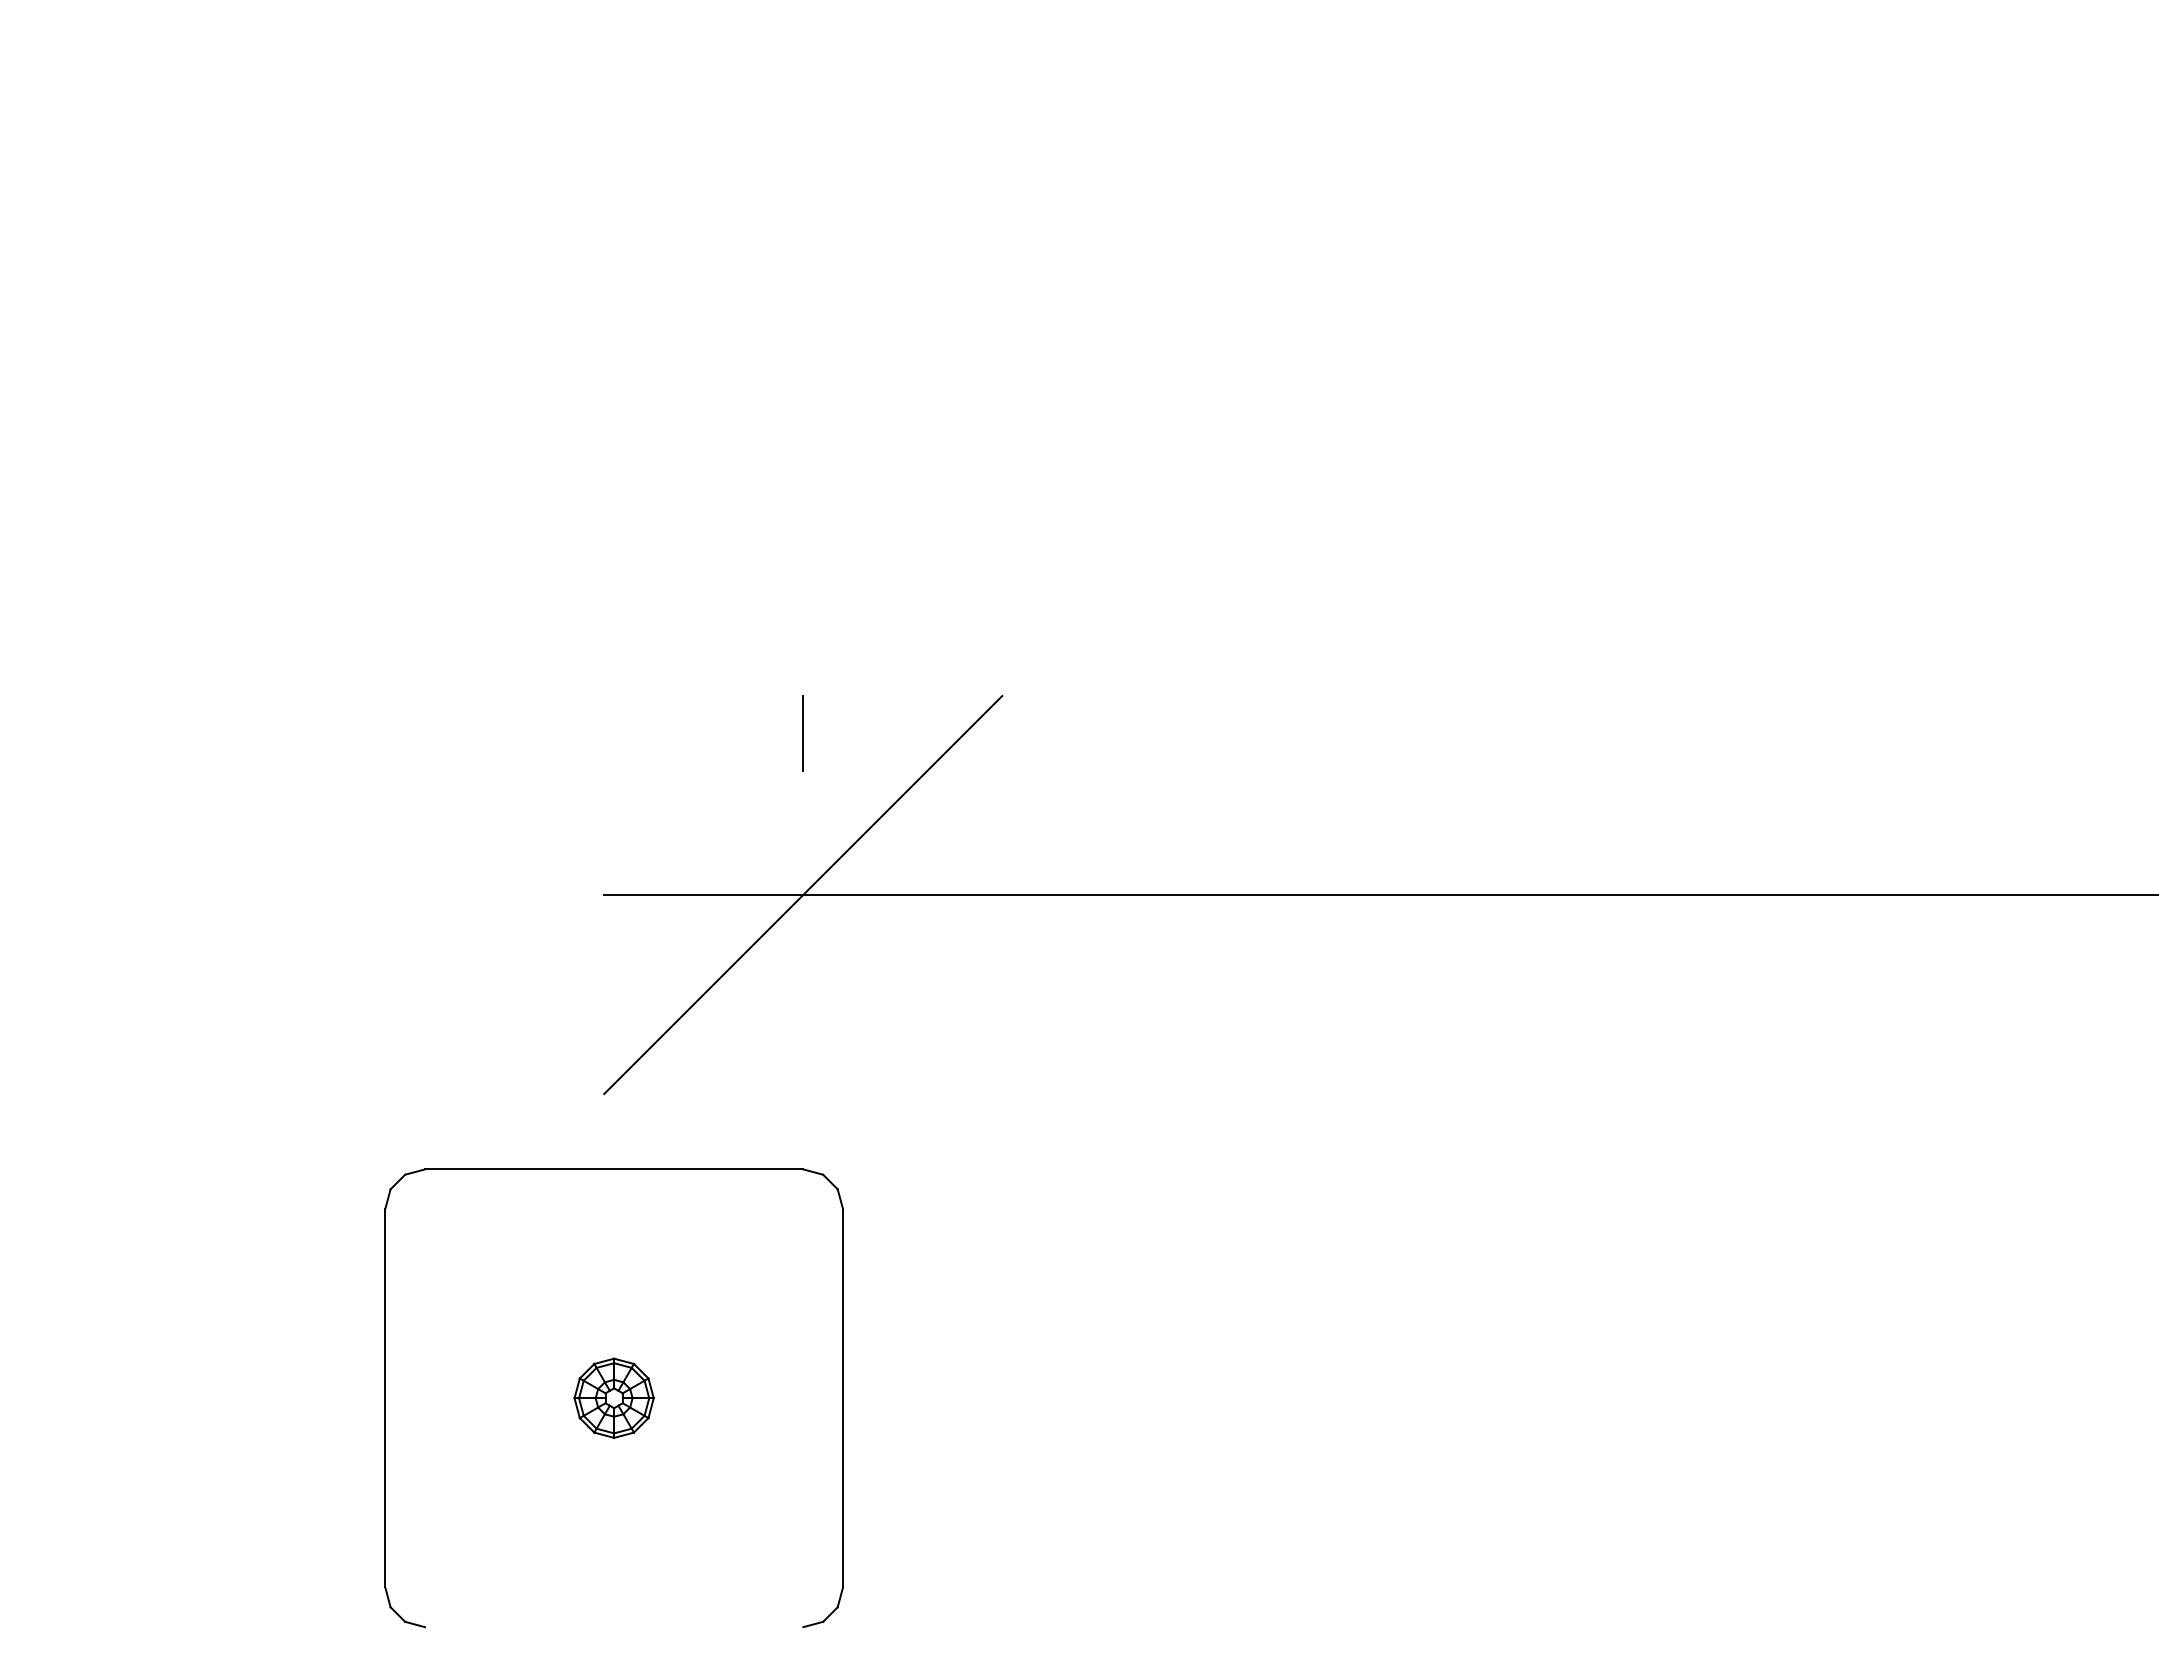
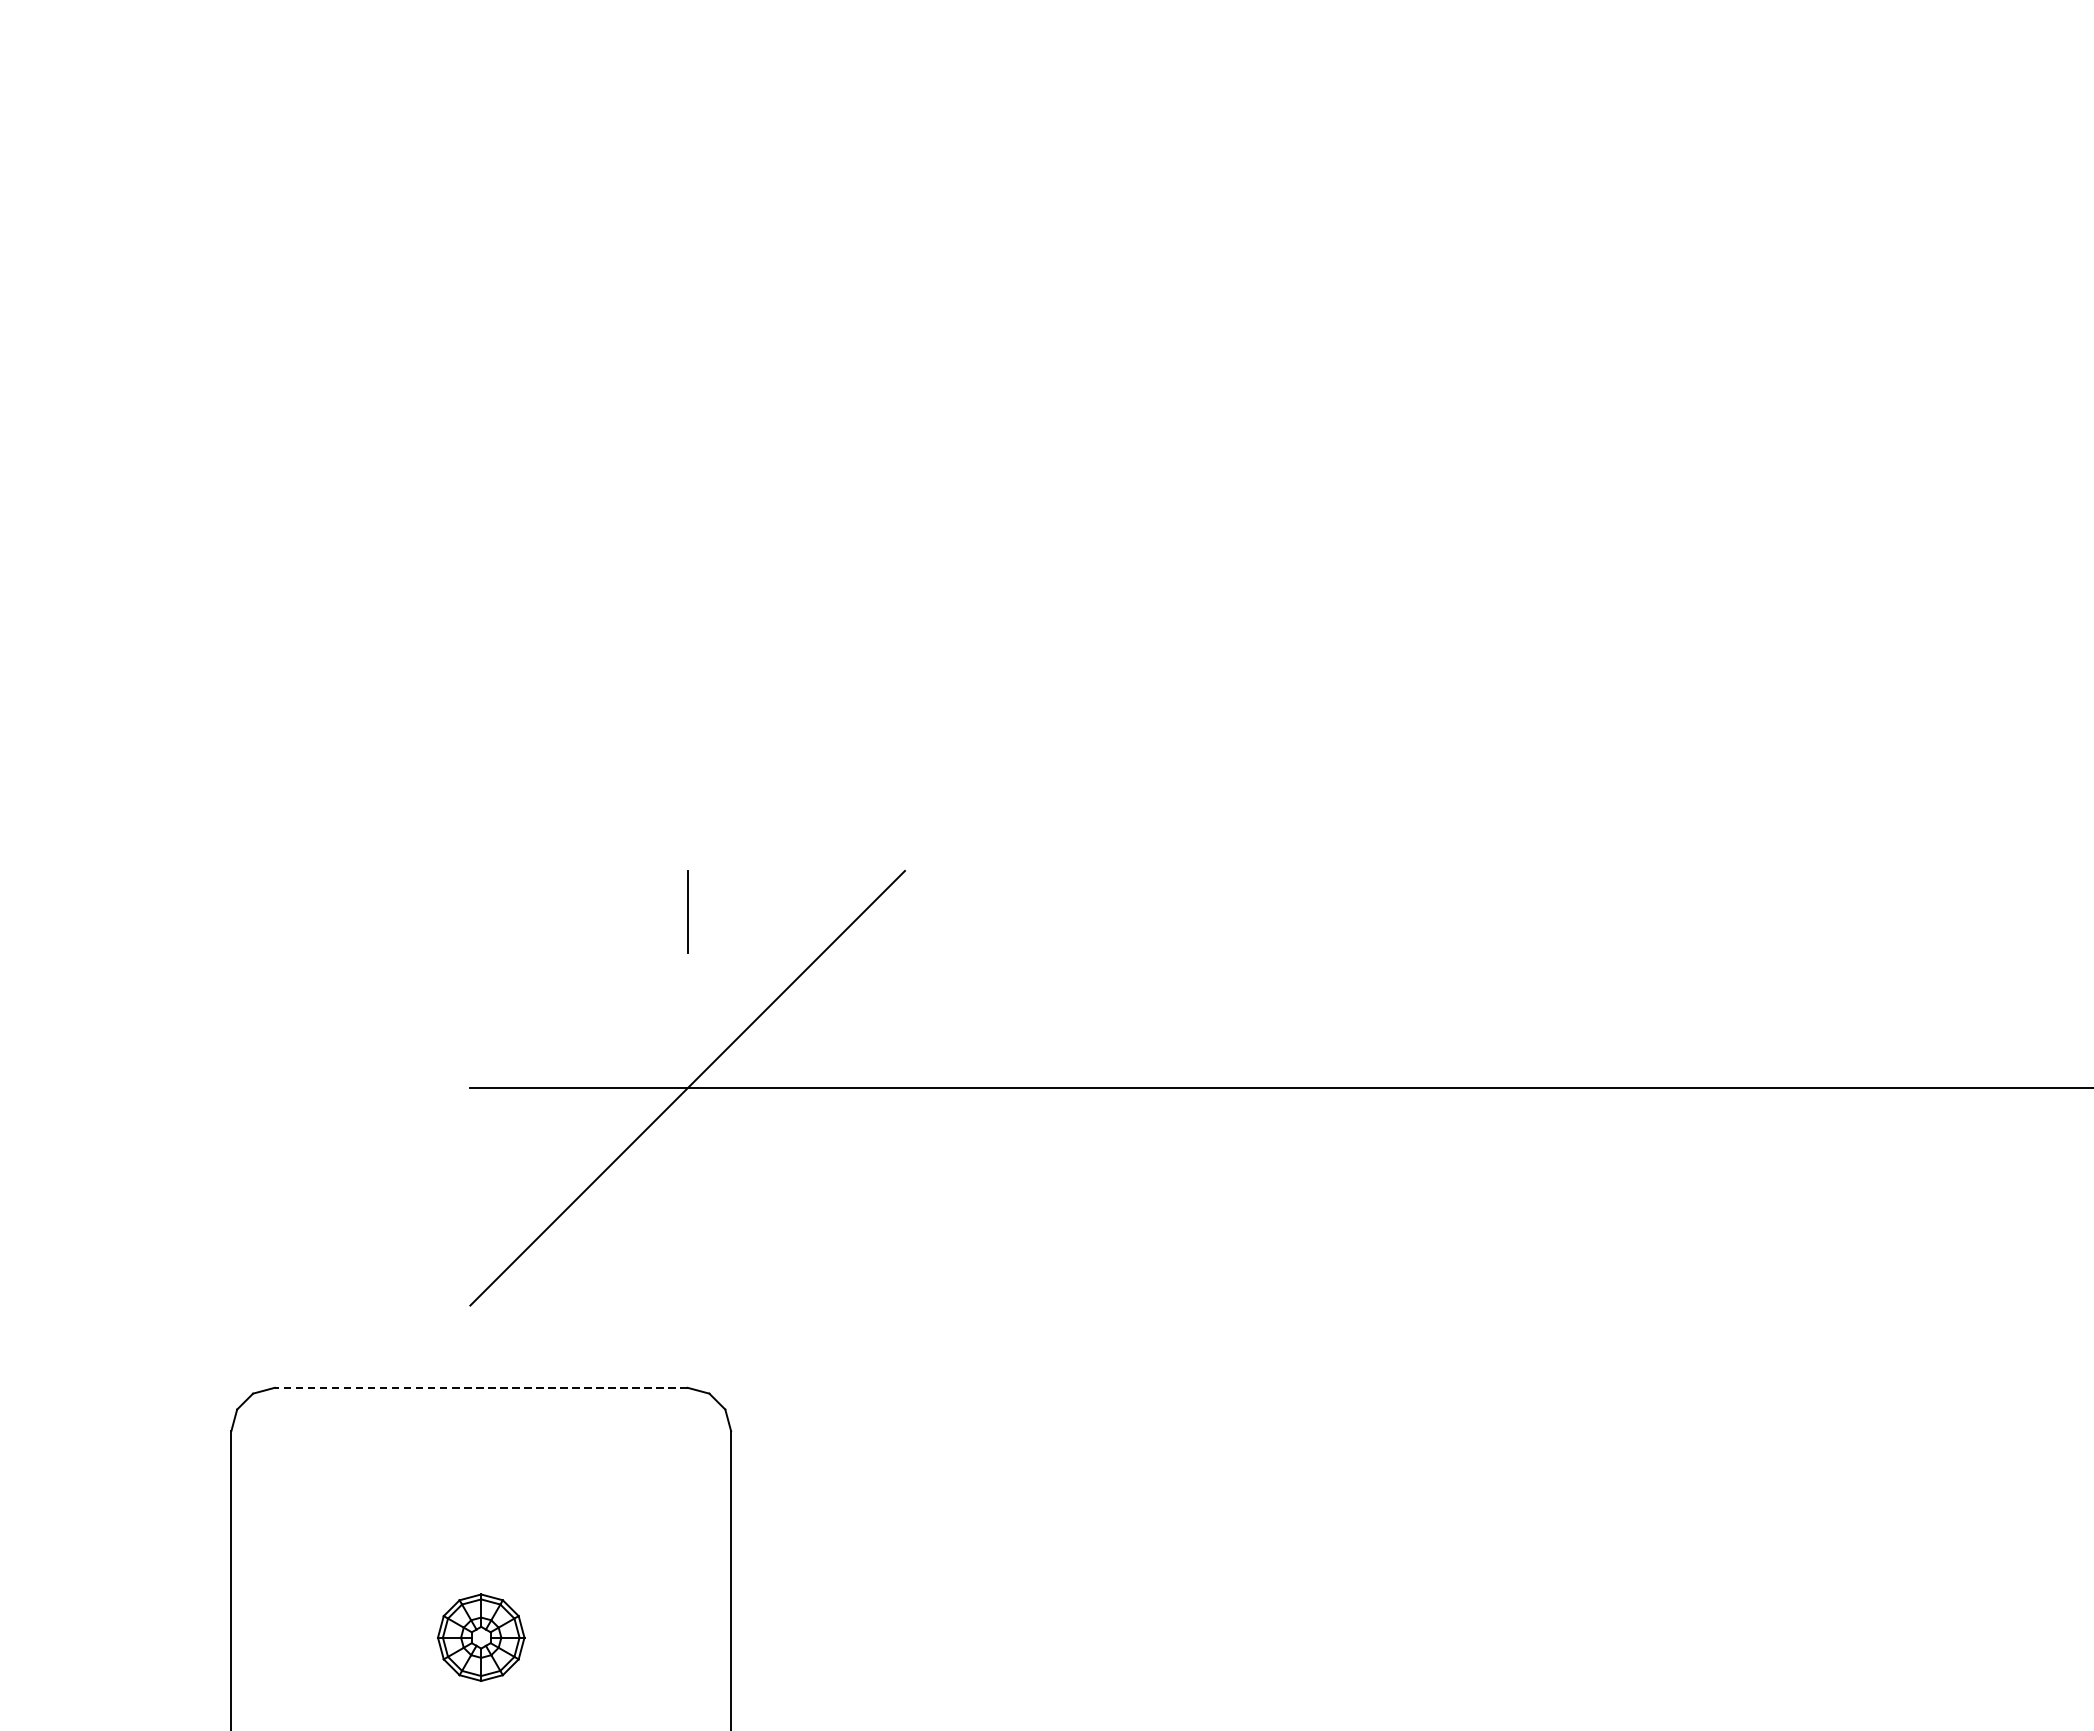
line: (613, 1169) -> (480, 1387), solid -> dashed

